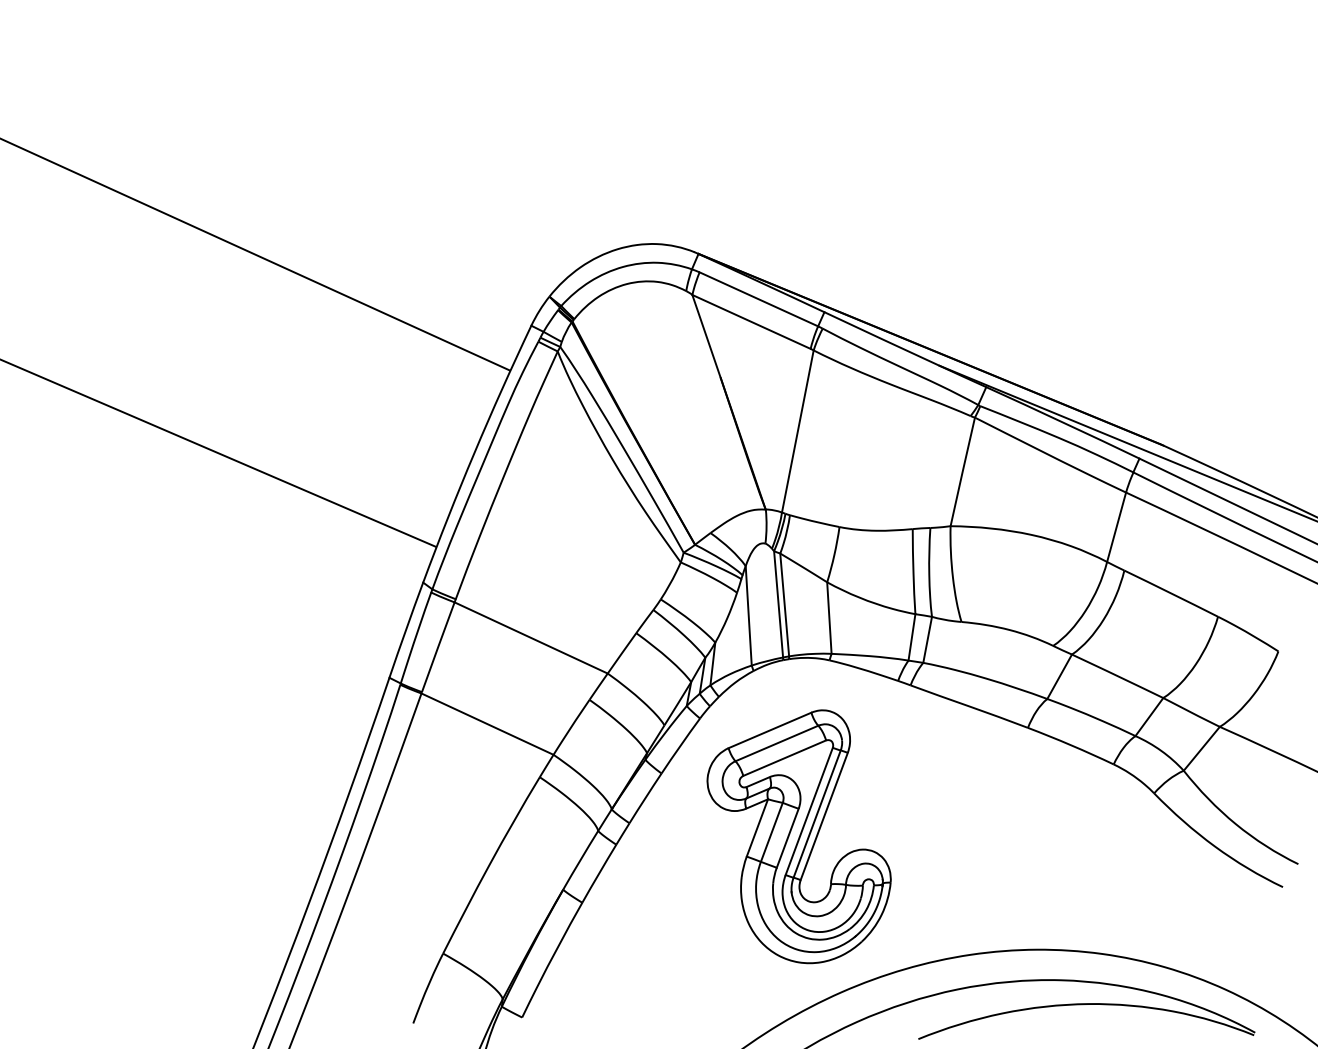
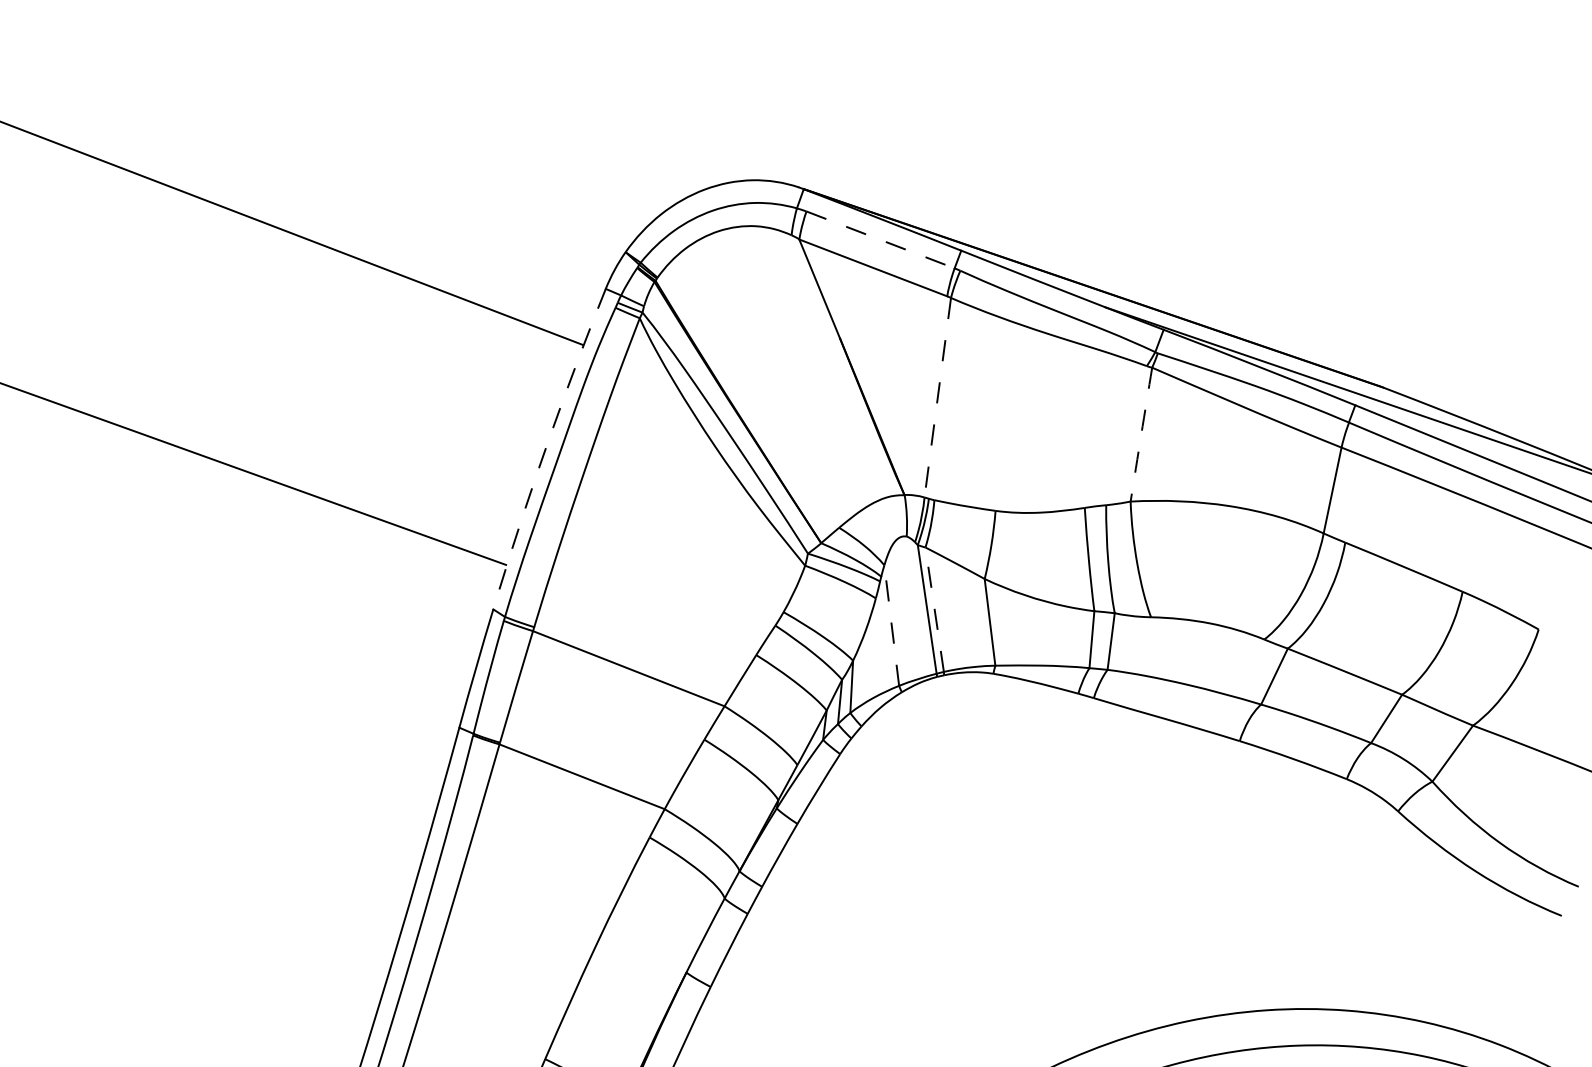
line: (759, 299) -> (881, 240), solid -> dashed
line: (797, 431) -> (937, 397), solid -> dashed
arc: (474, 452) -> (546, 447), solid -> dashed
arc: (962, 471) -> (1141, 434), solid -> dashed
line: (784, 604) -> (934, 609), solid -> dashed
line: (748, 615) -> (891, 625), solid -> dashed
part: (798, 836) -> (968, 890), removed

